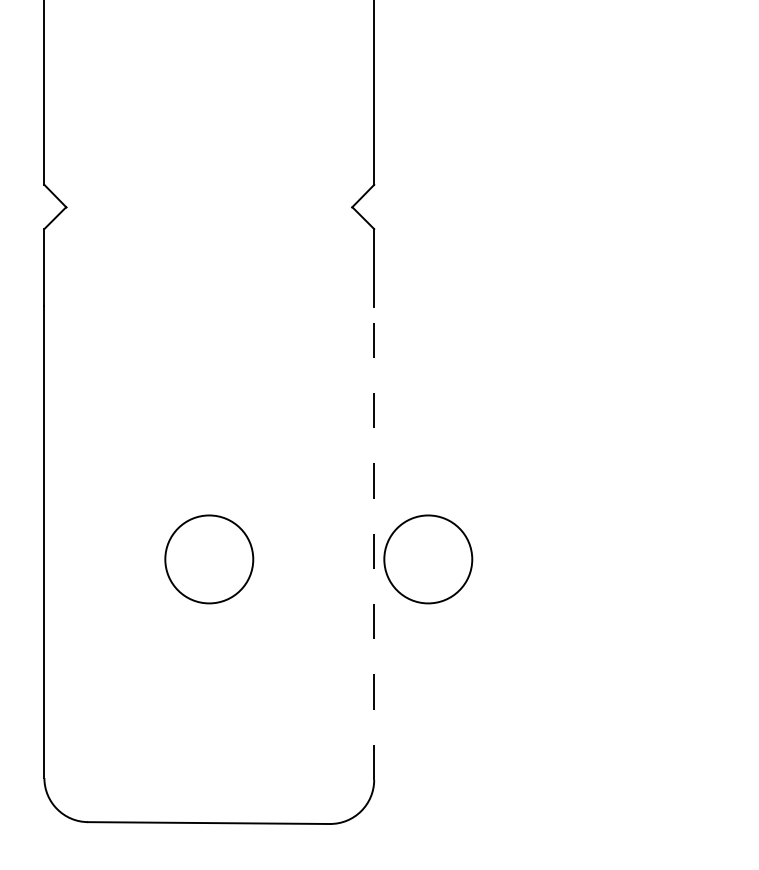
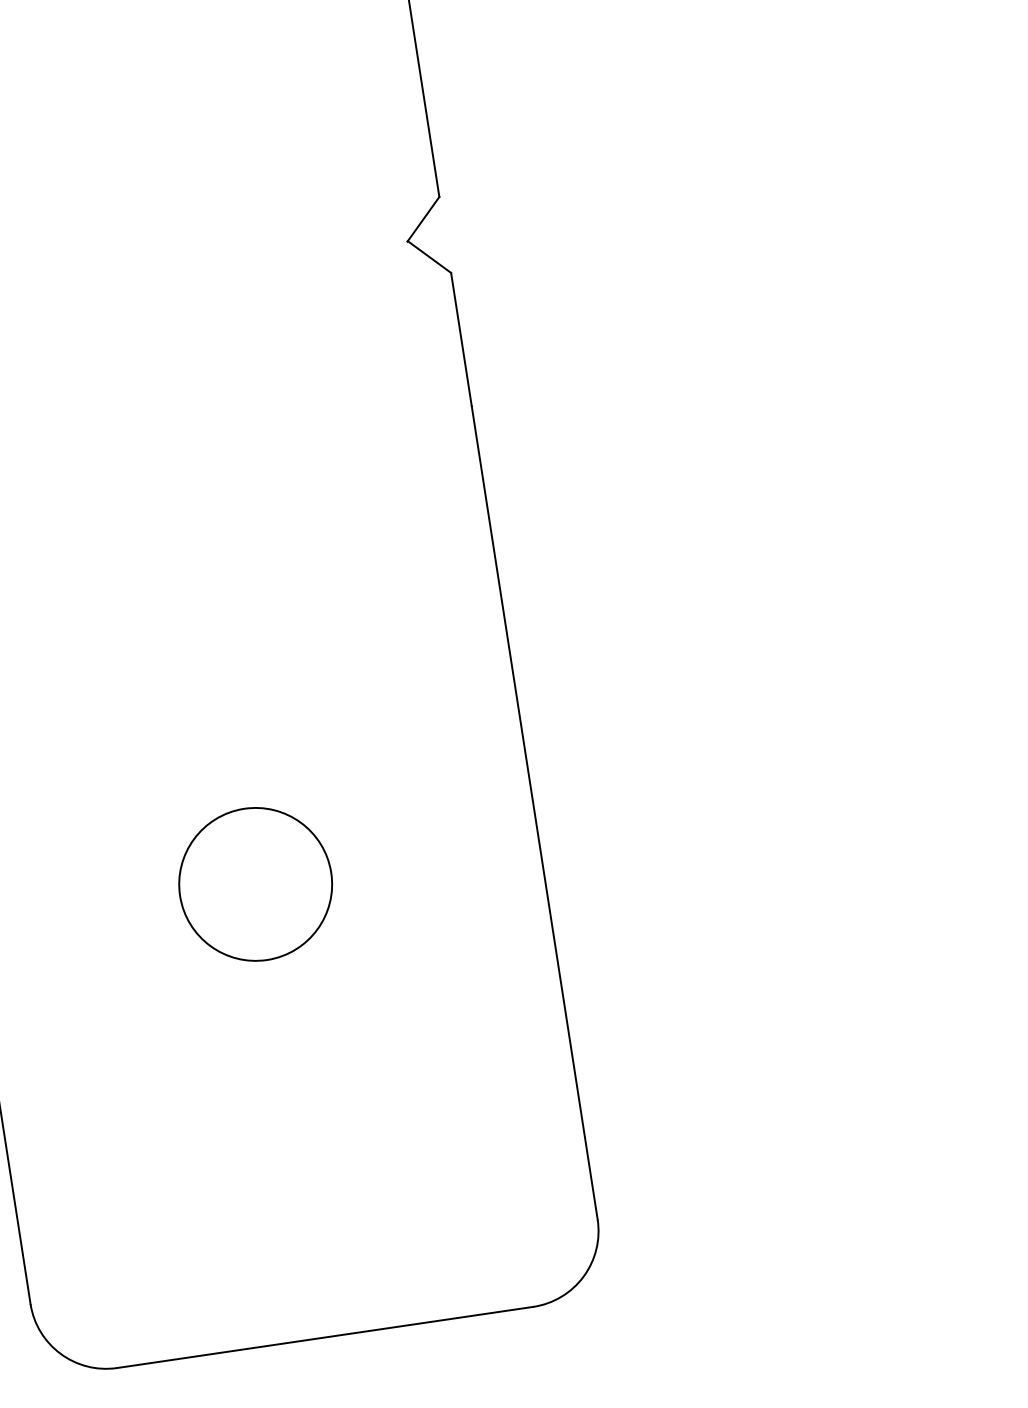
line: (374, 543) -> (535, 813), dashed -> solid
circle: (428, 559) -> (632, 826), removed

